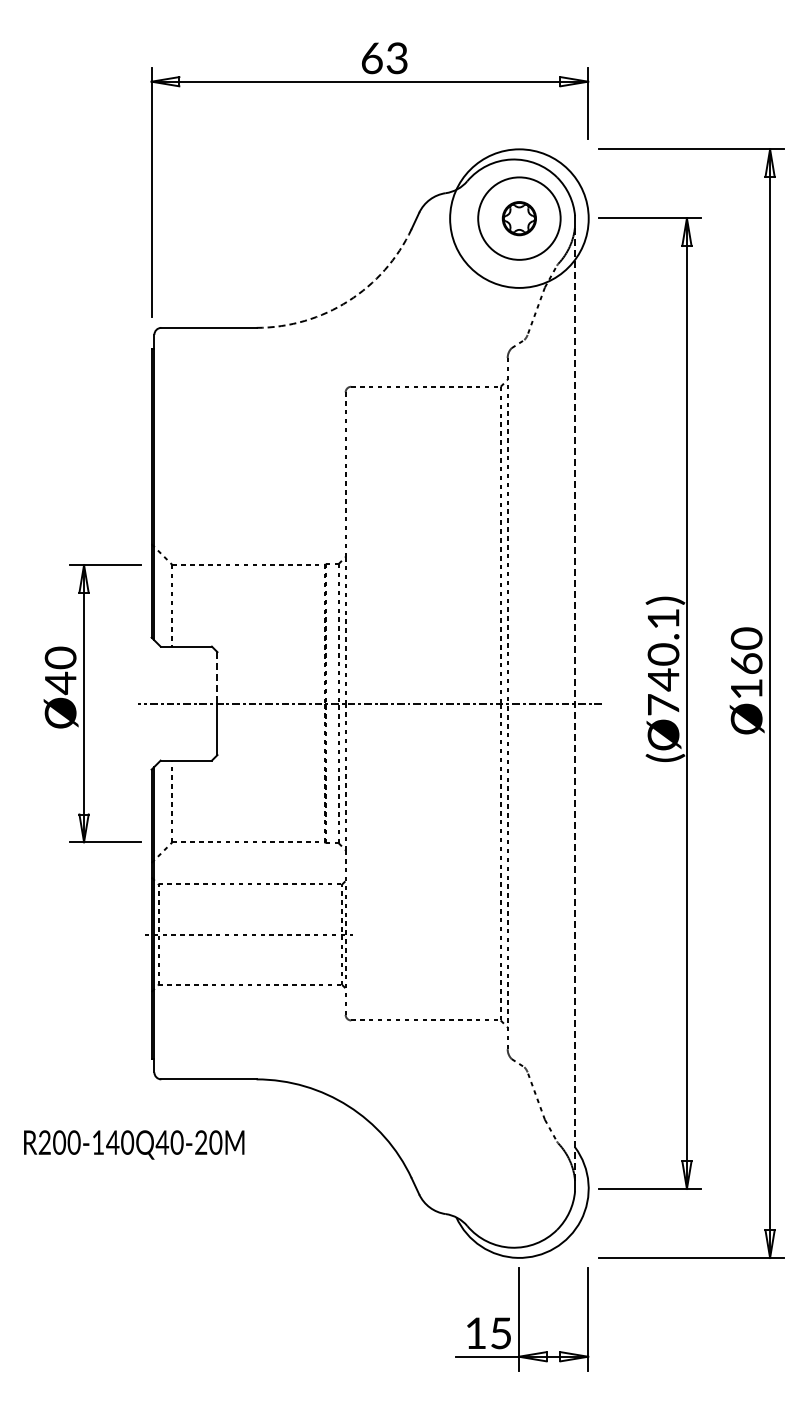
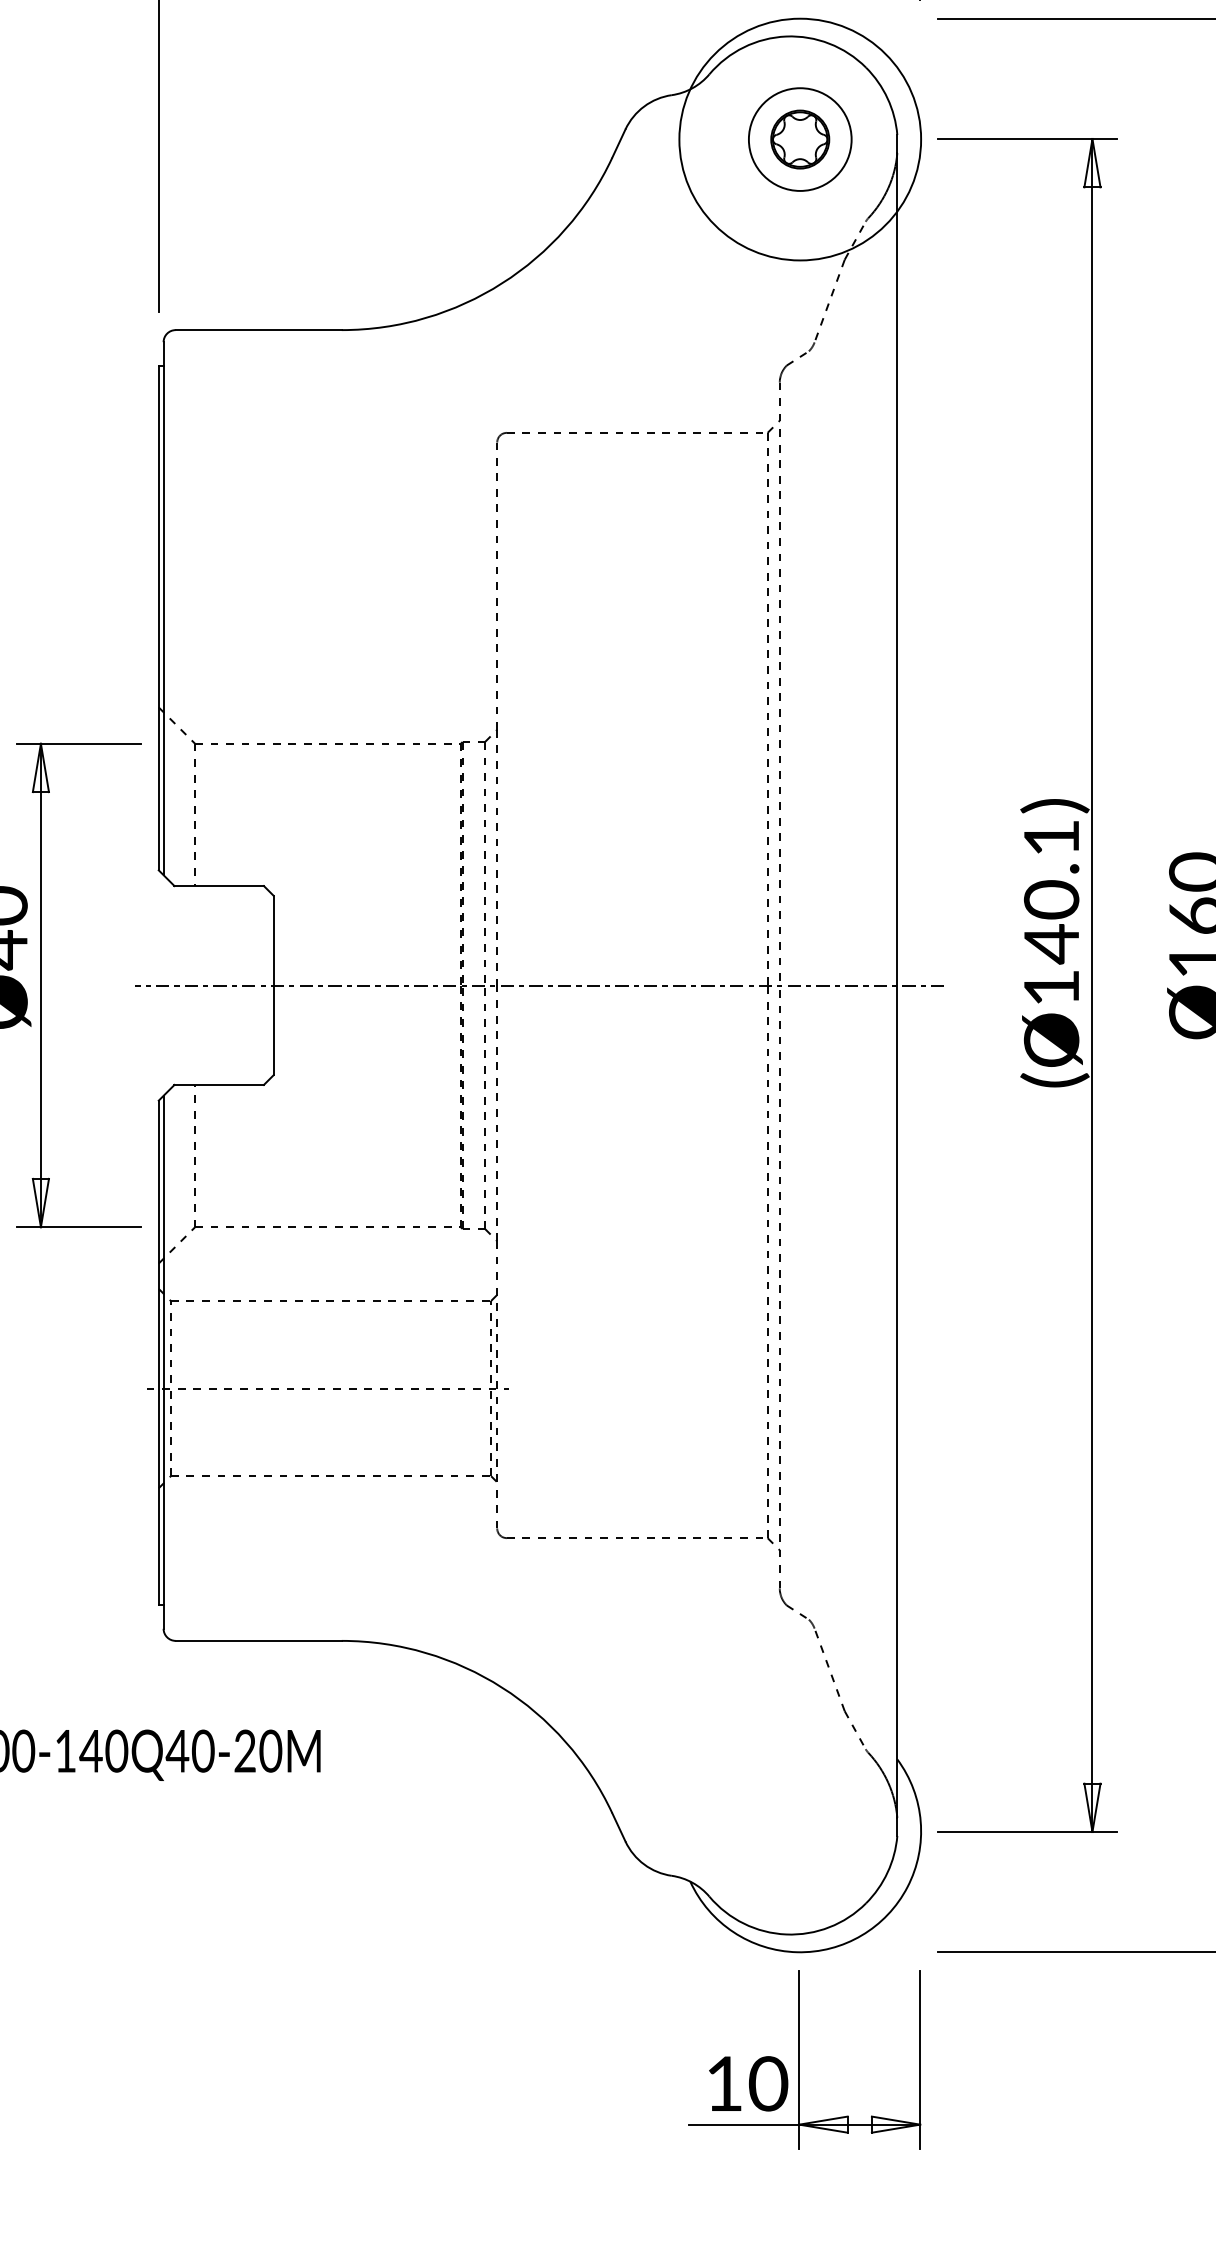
circle: (518, 218) -> (798, 139), size x0.71
arc: (348, 301) -> (502, 284), dashed -> solid
line: (217, 677) -> (273, 939), dashed -> solid
line: (575, 703) -> (898, 985), dashed -> solid
text: (663, 704) -> (1051, 987), (Ø740.1) -> (Ø140.1)
text: (501, 1333) -> (769, 2084), 15 -> 10

